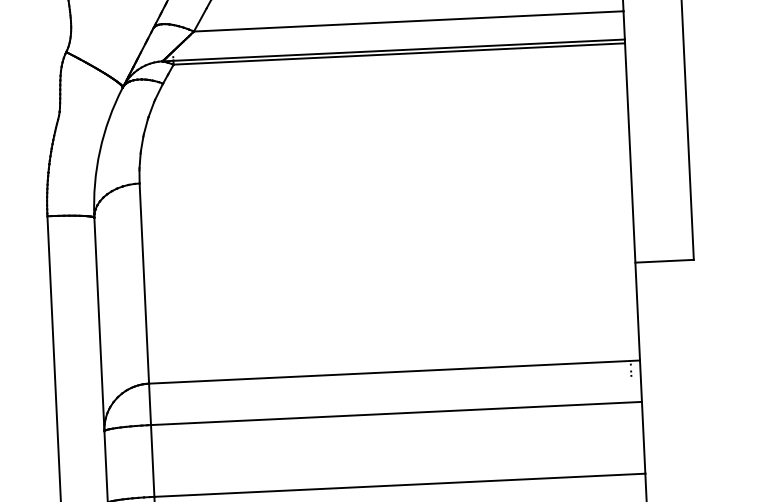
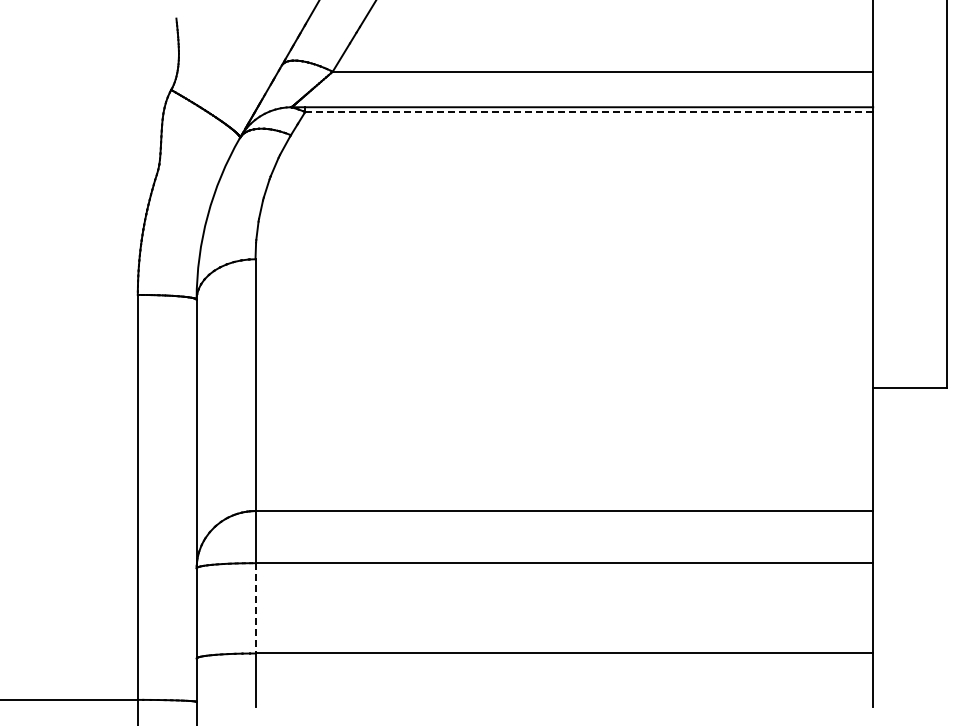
line: (399, 54) -> (589, 112), solid -> dashed
line: (152, 461) -> (255, 608), solid -> dashed

